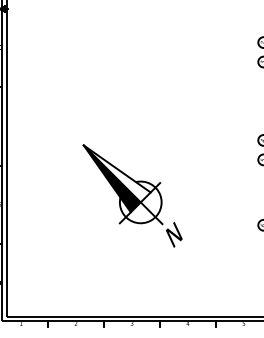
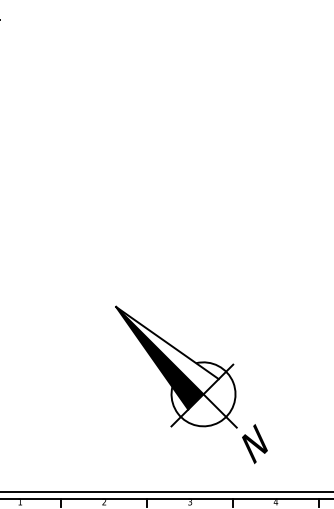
part: (132, 195) -> (190, 383), moved

